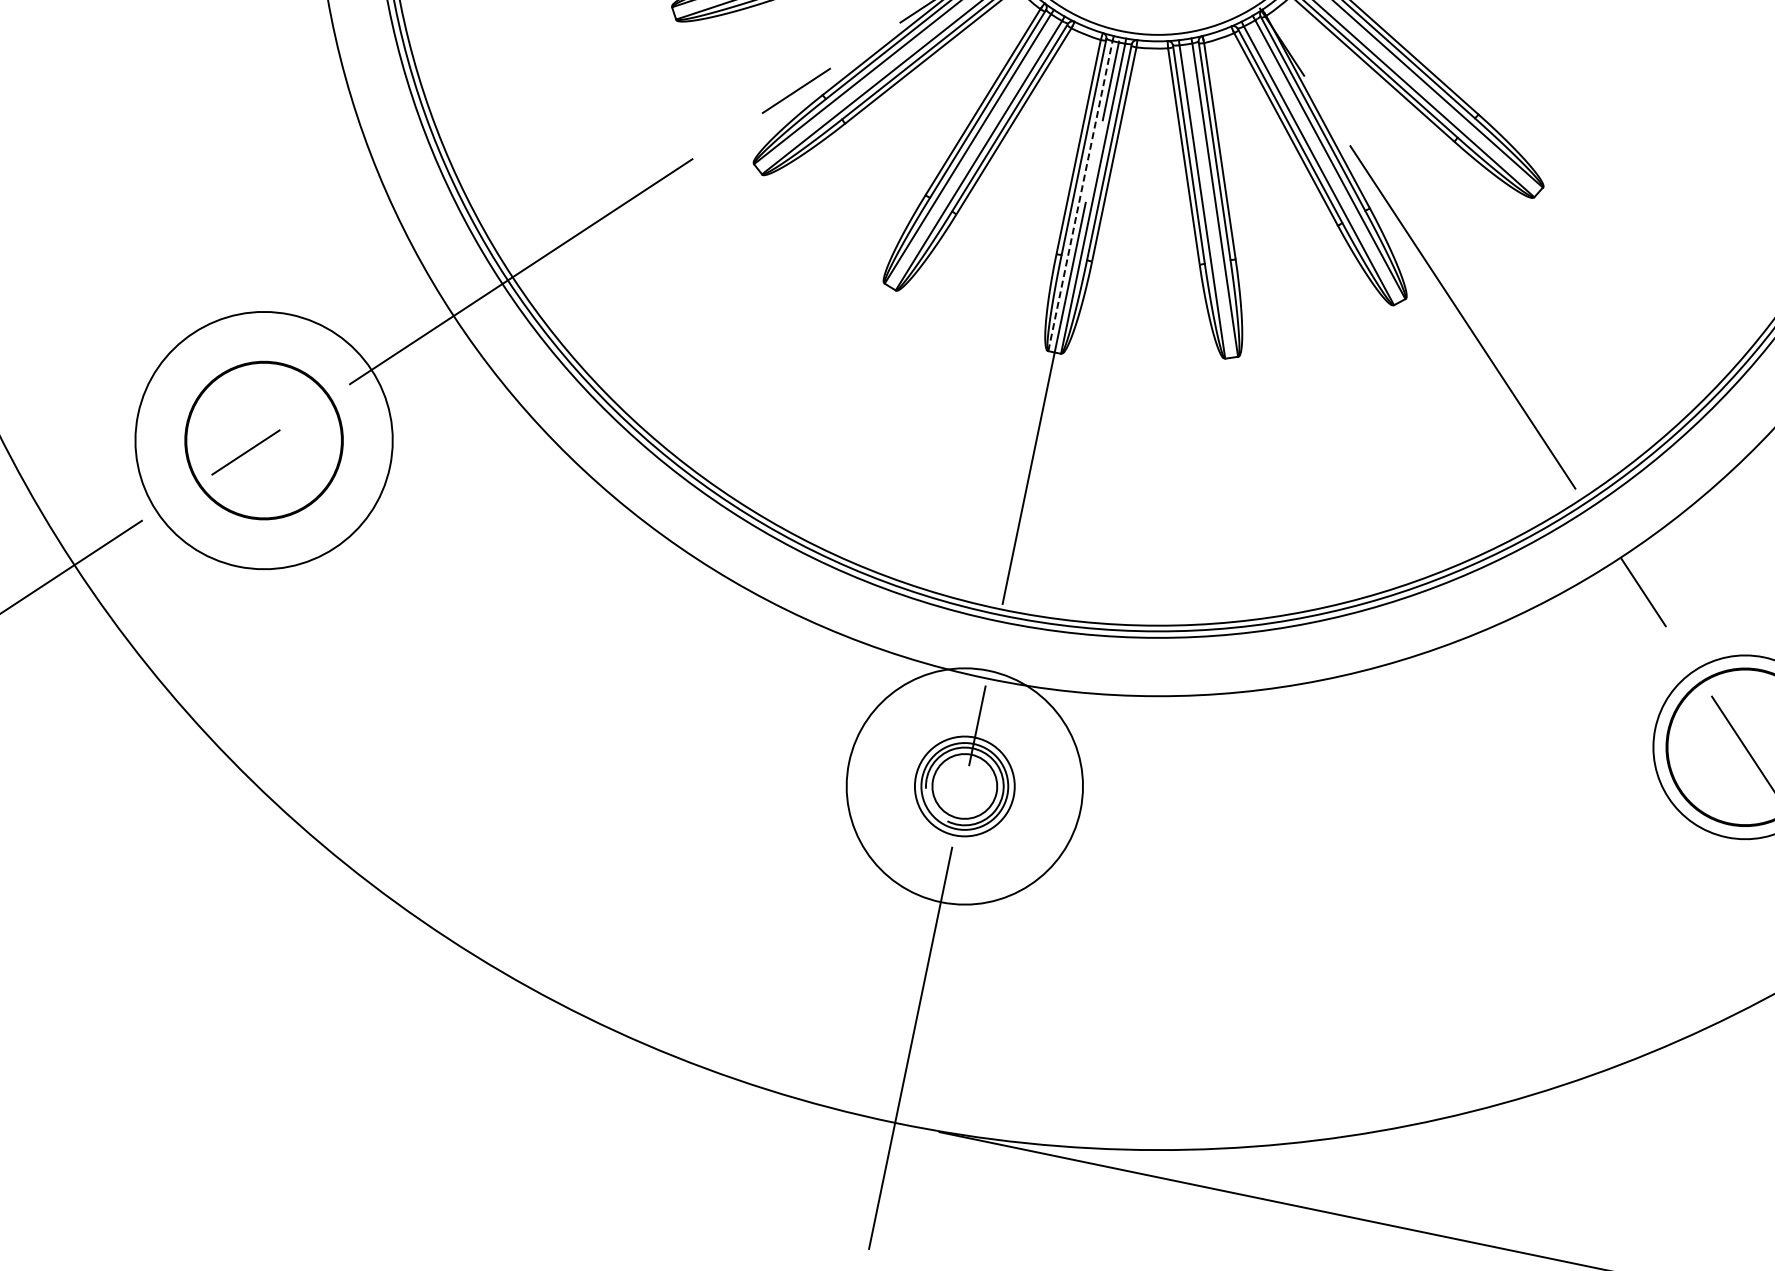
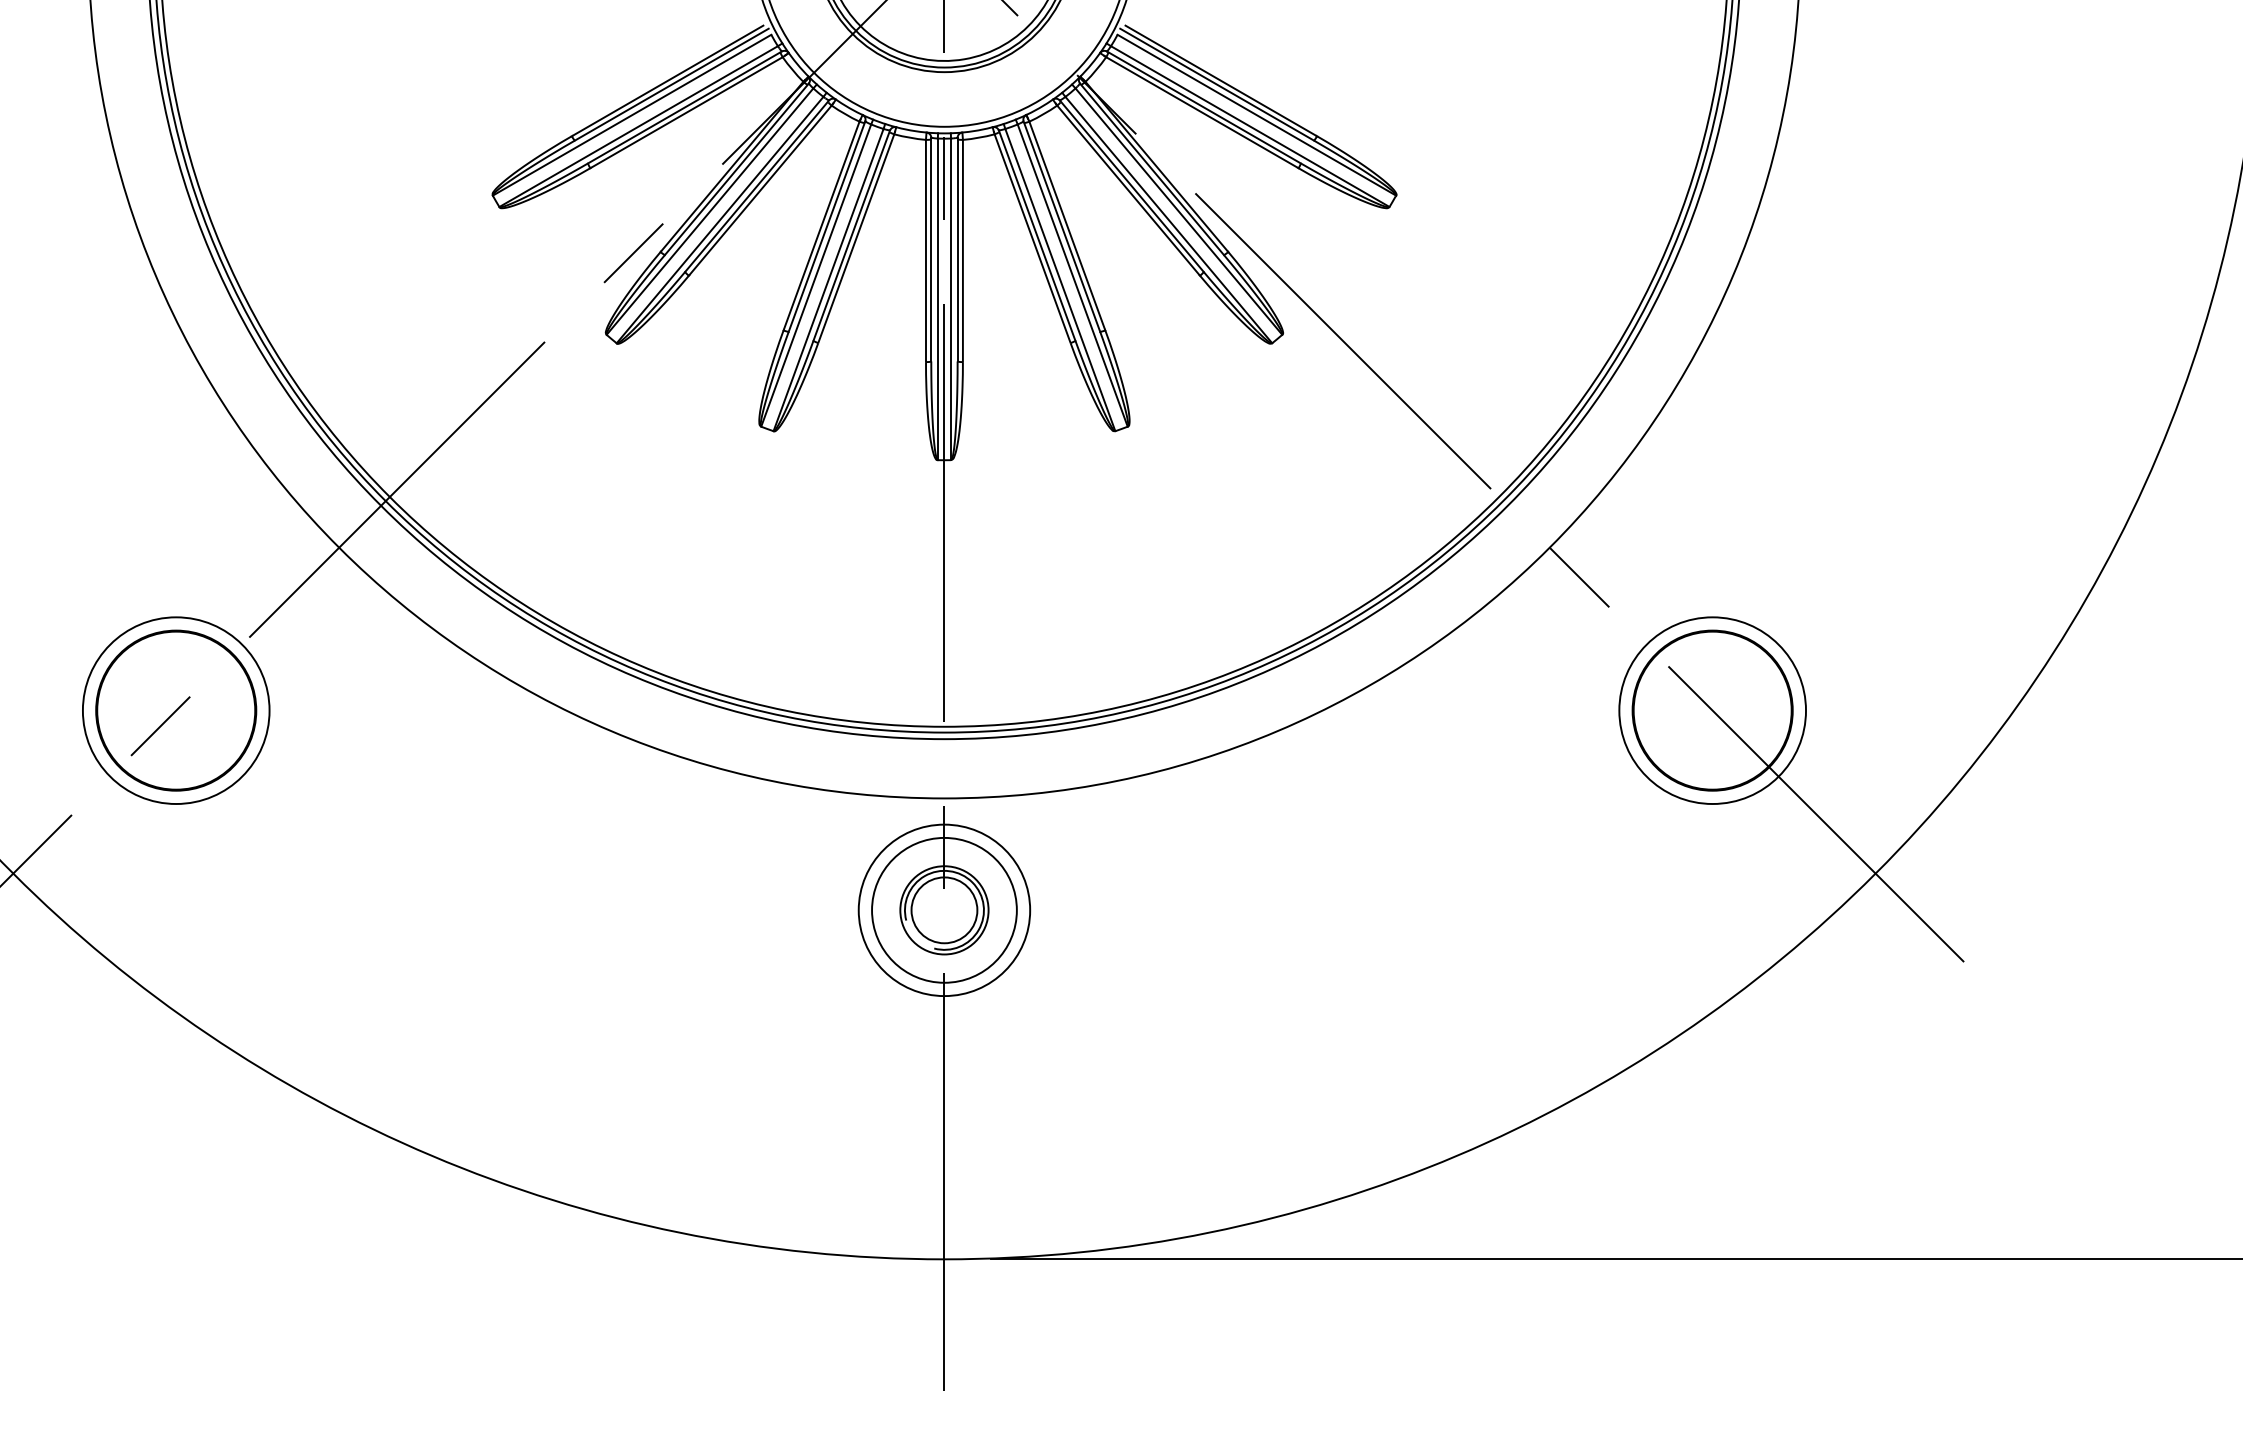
line: (1080, 196) -> (937, 299), dashed -> solid
circle: (263, 440) -> (175, 710), size x0.71
circle: (965, 785) -> (944, 909), size x1.43
circle: (964, 786) -> (944, 910), size x0.71

